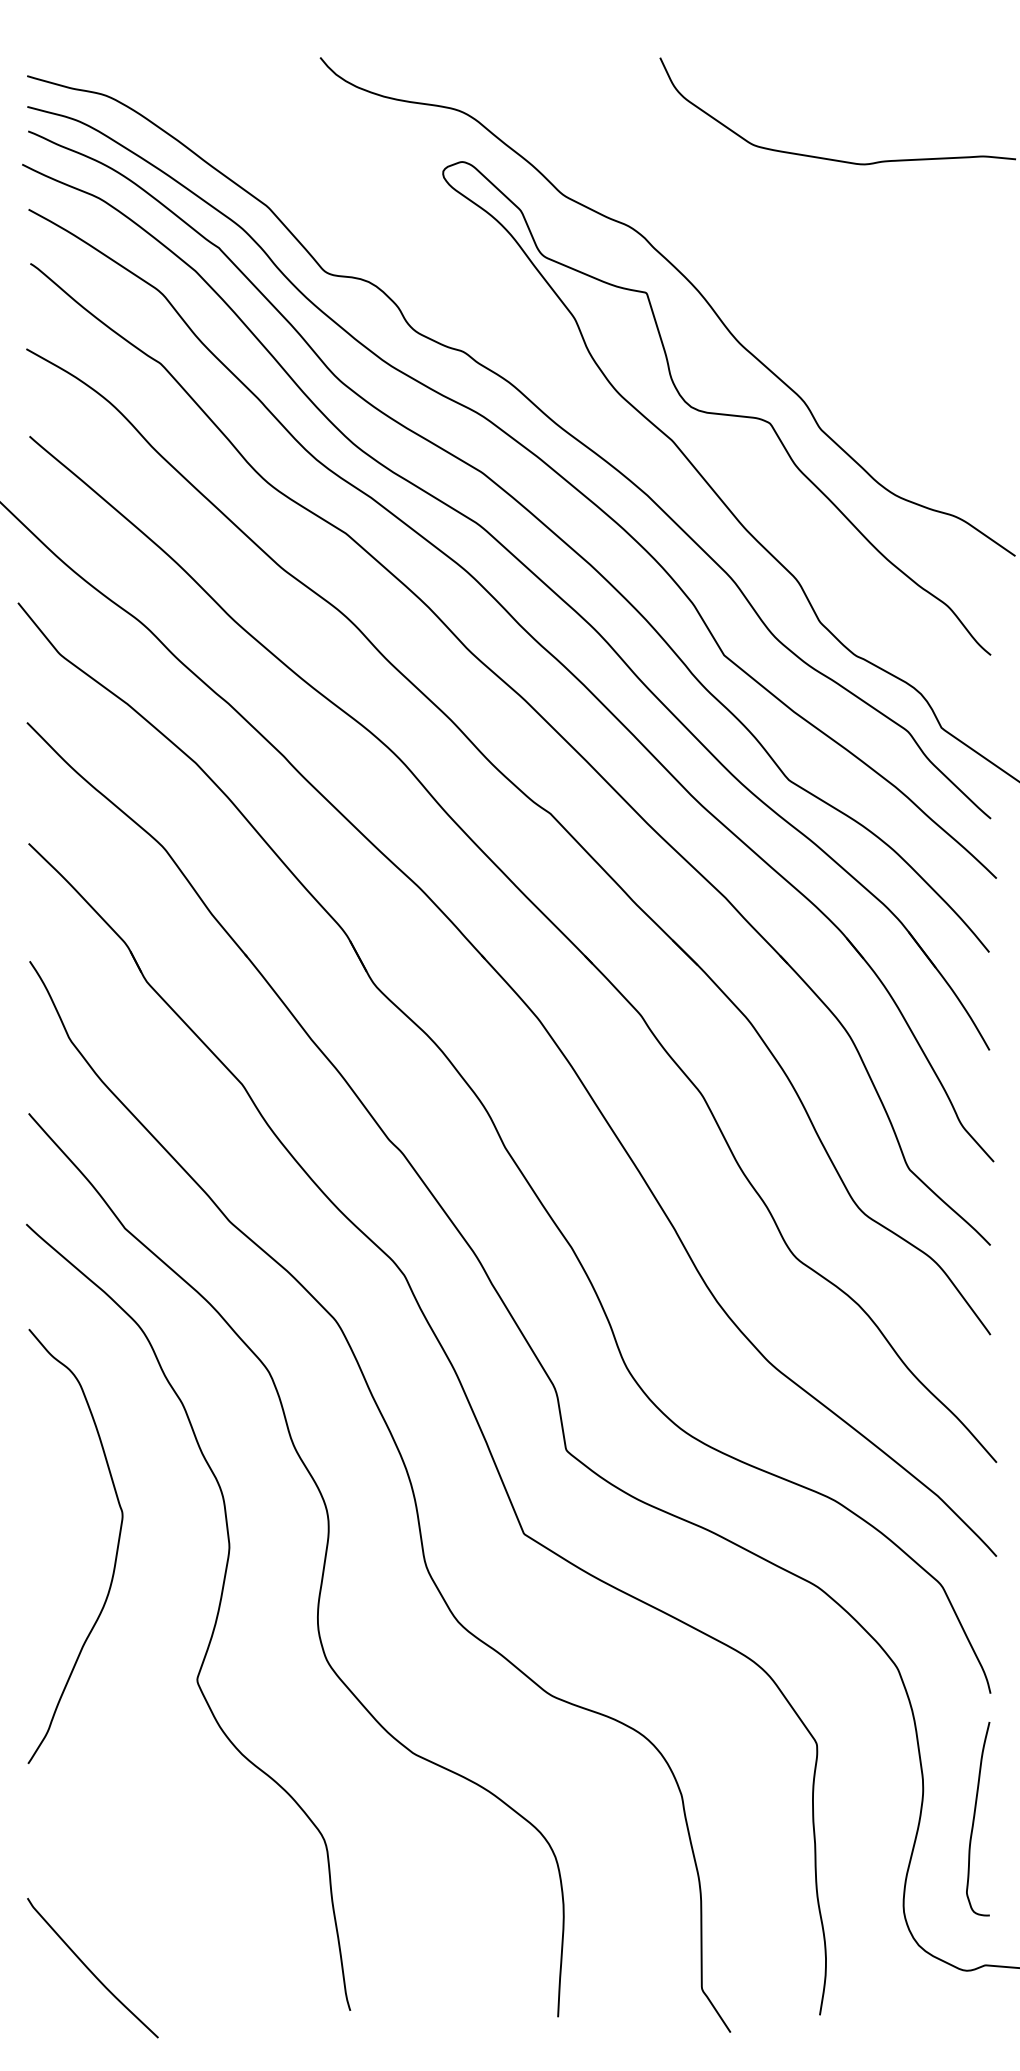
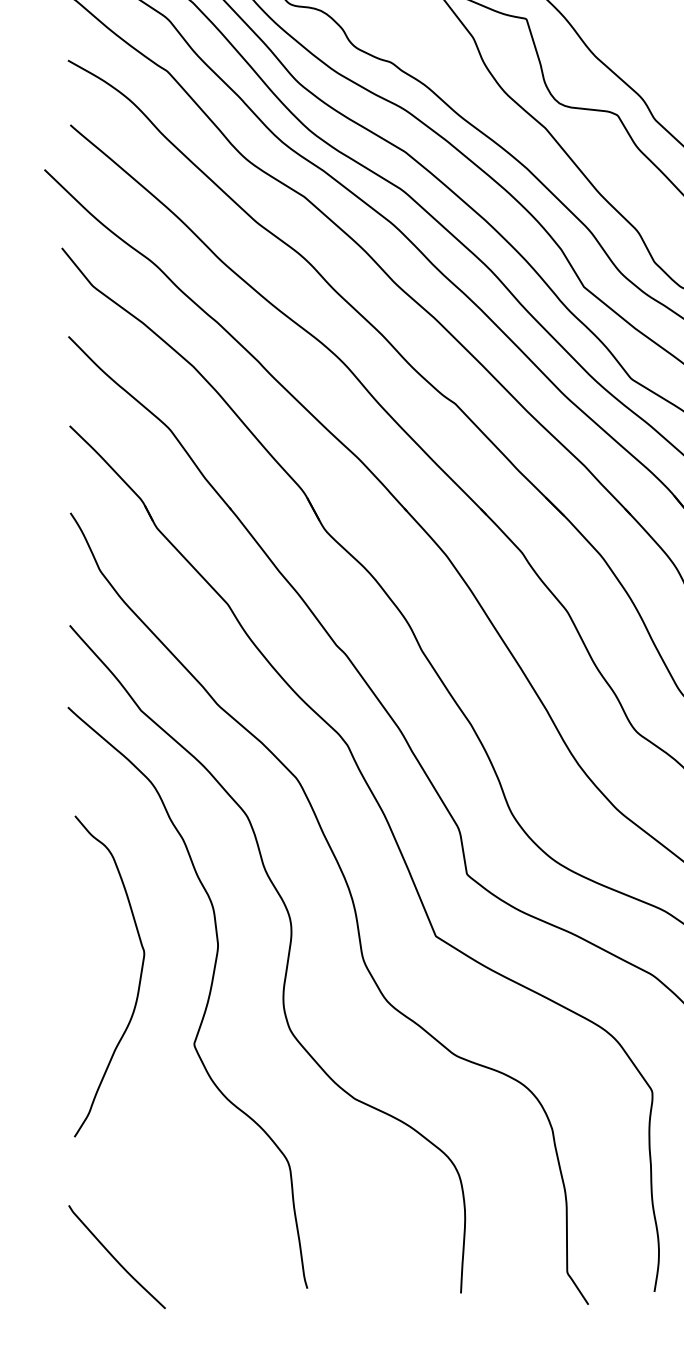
curve: (115, 1554) -> (139, 982), moved

